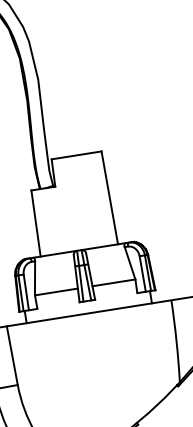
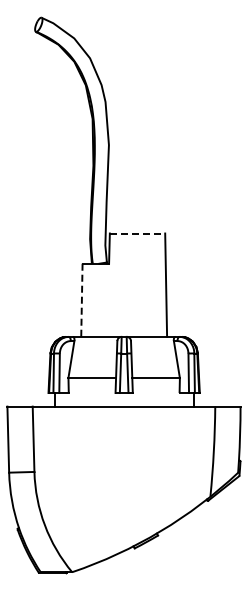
line: (76, 155) -> (137, 233), solid -> dashed
line: (35, 223) -> (81, 300), solid -> dashed

